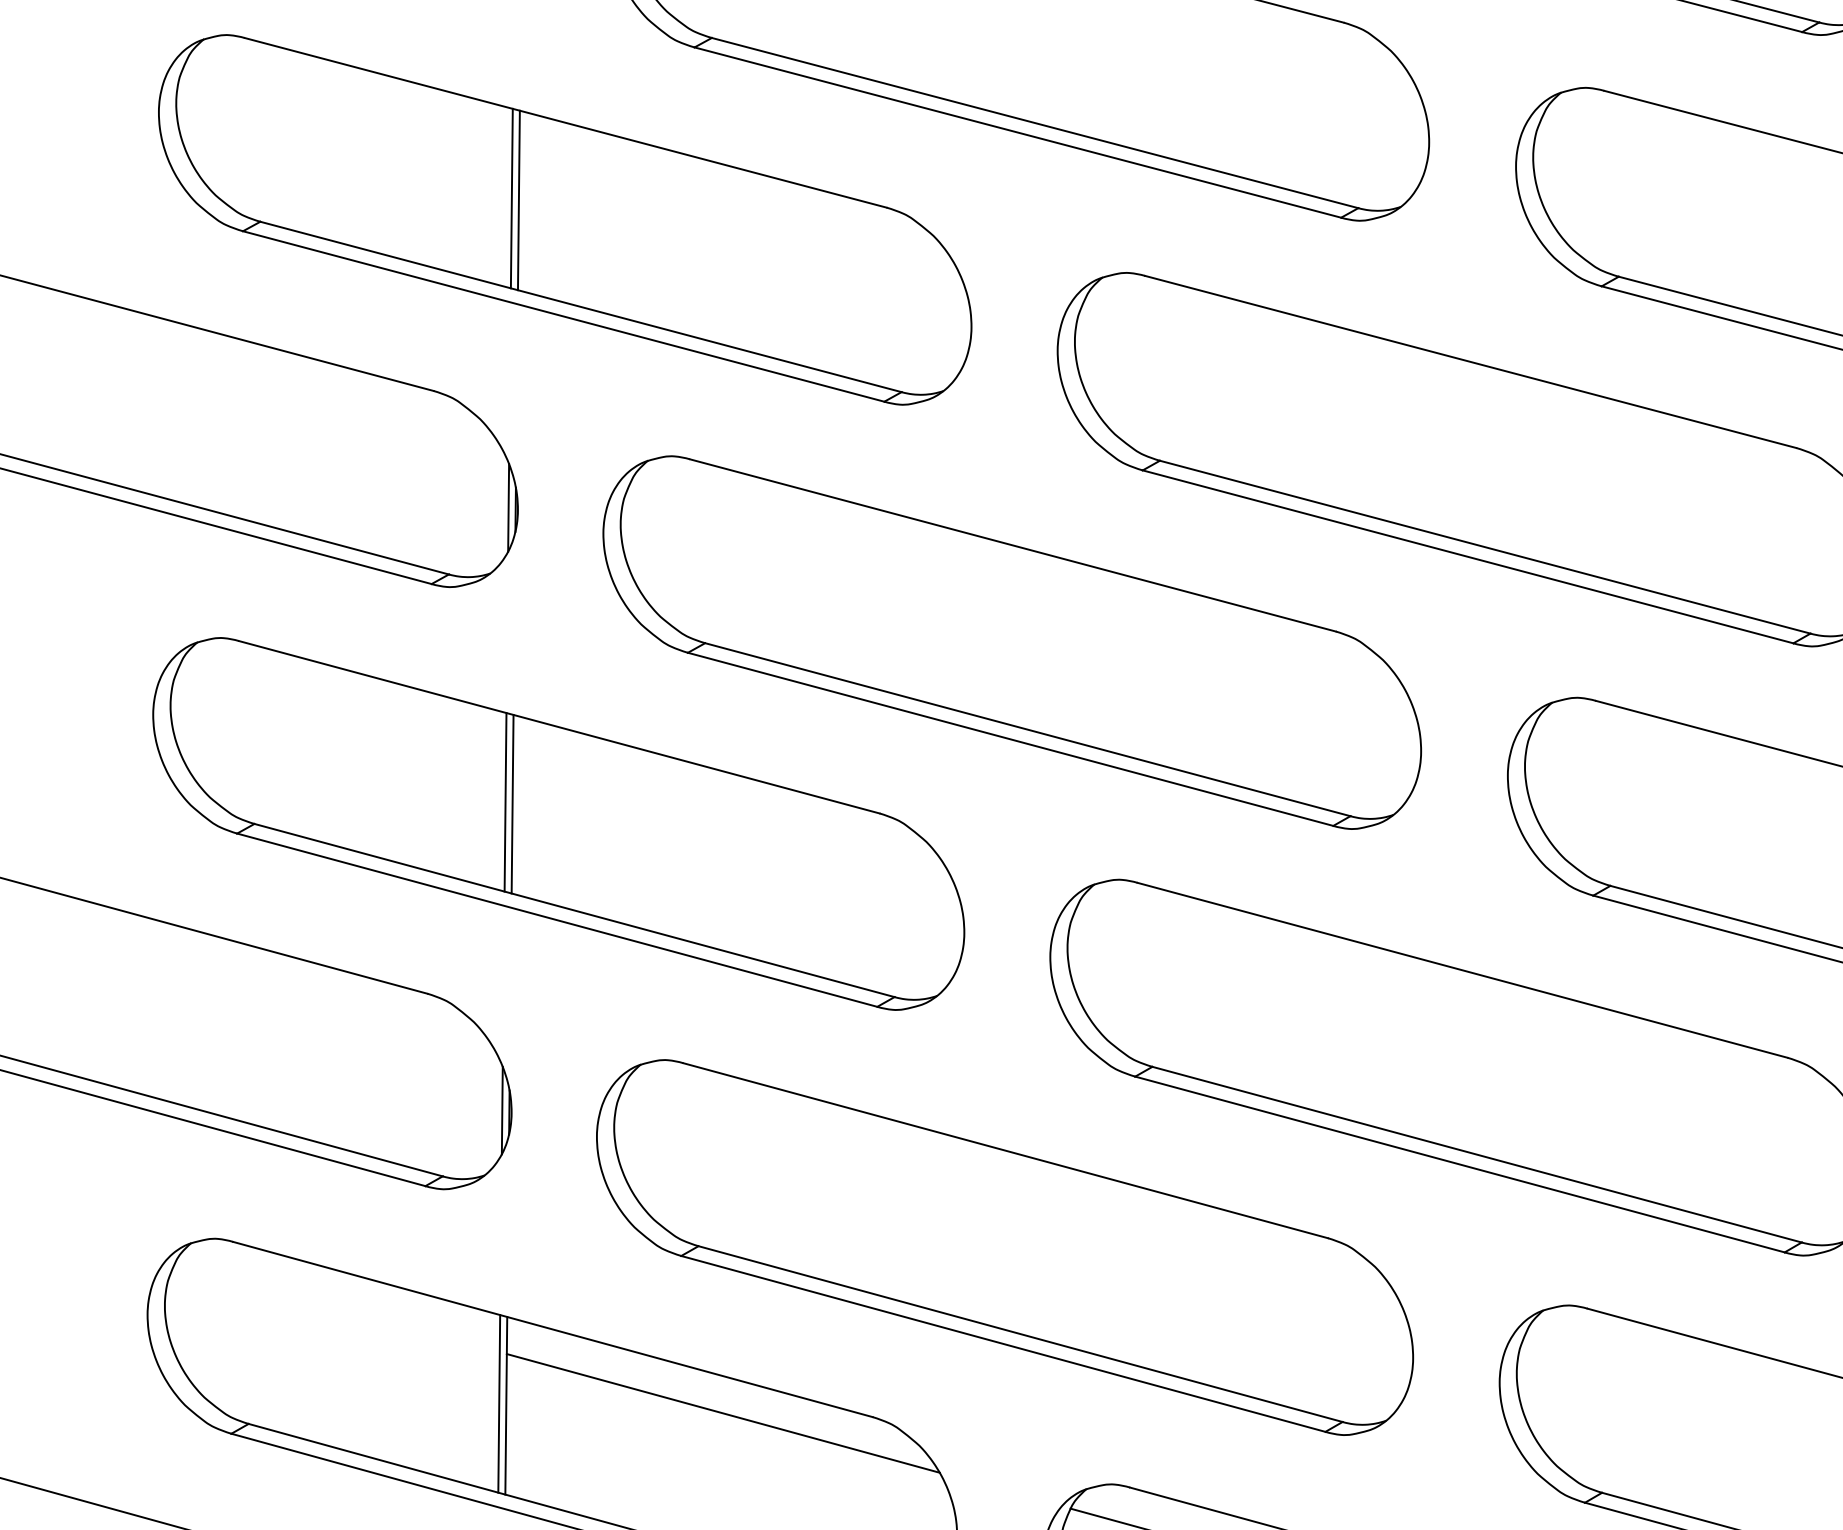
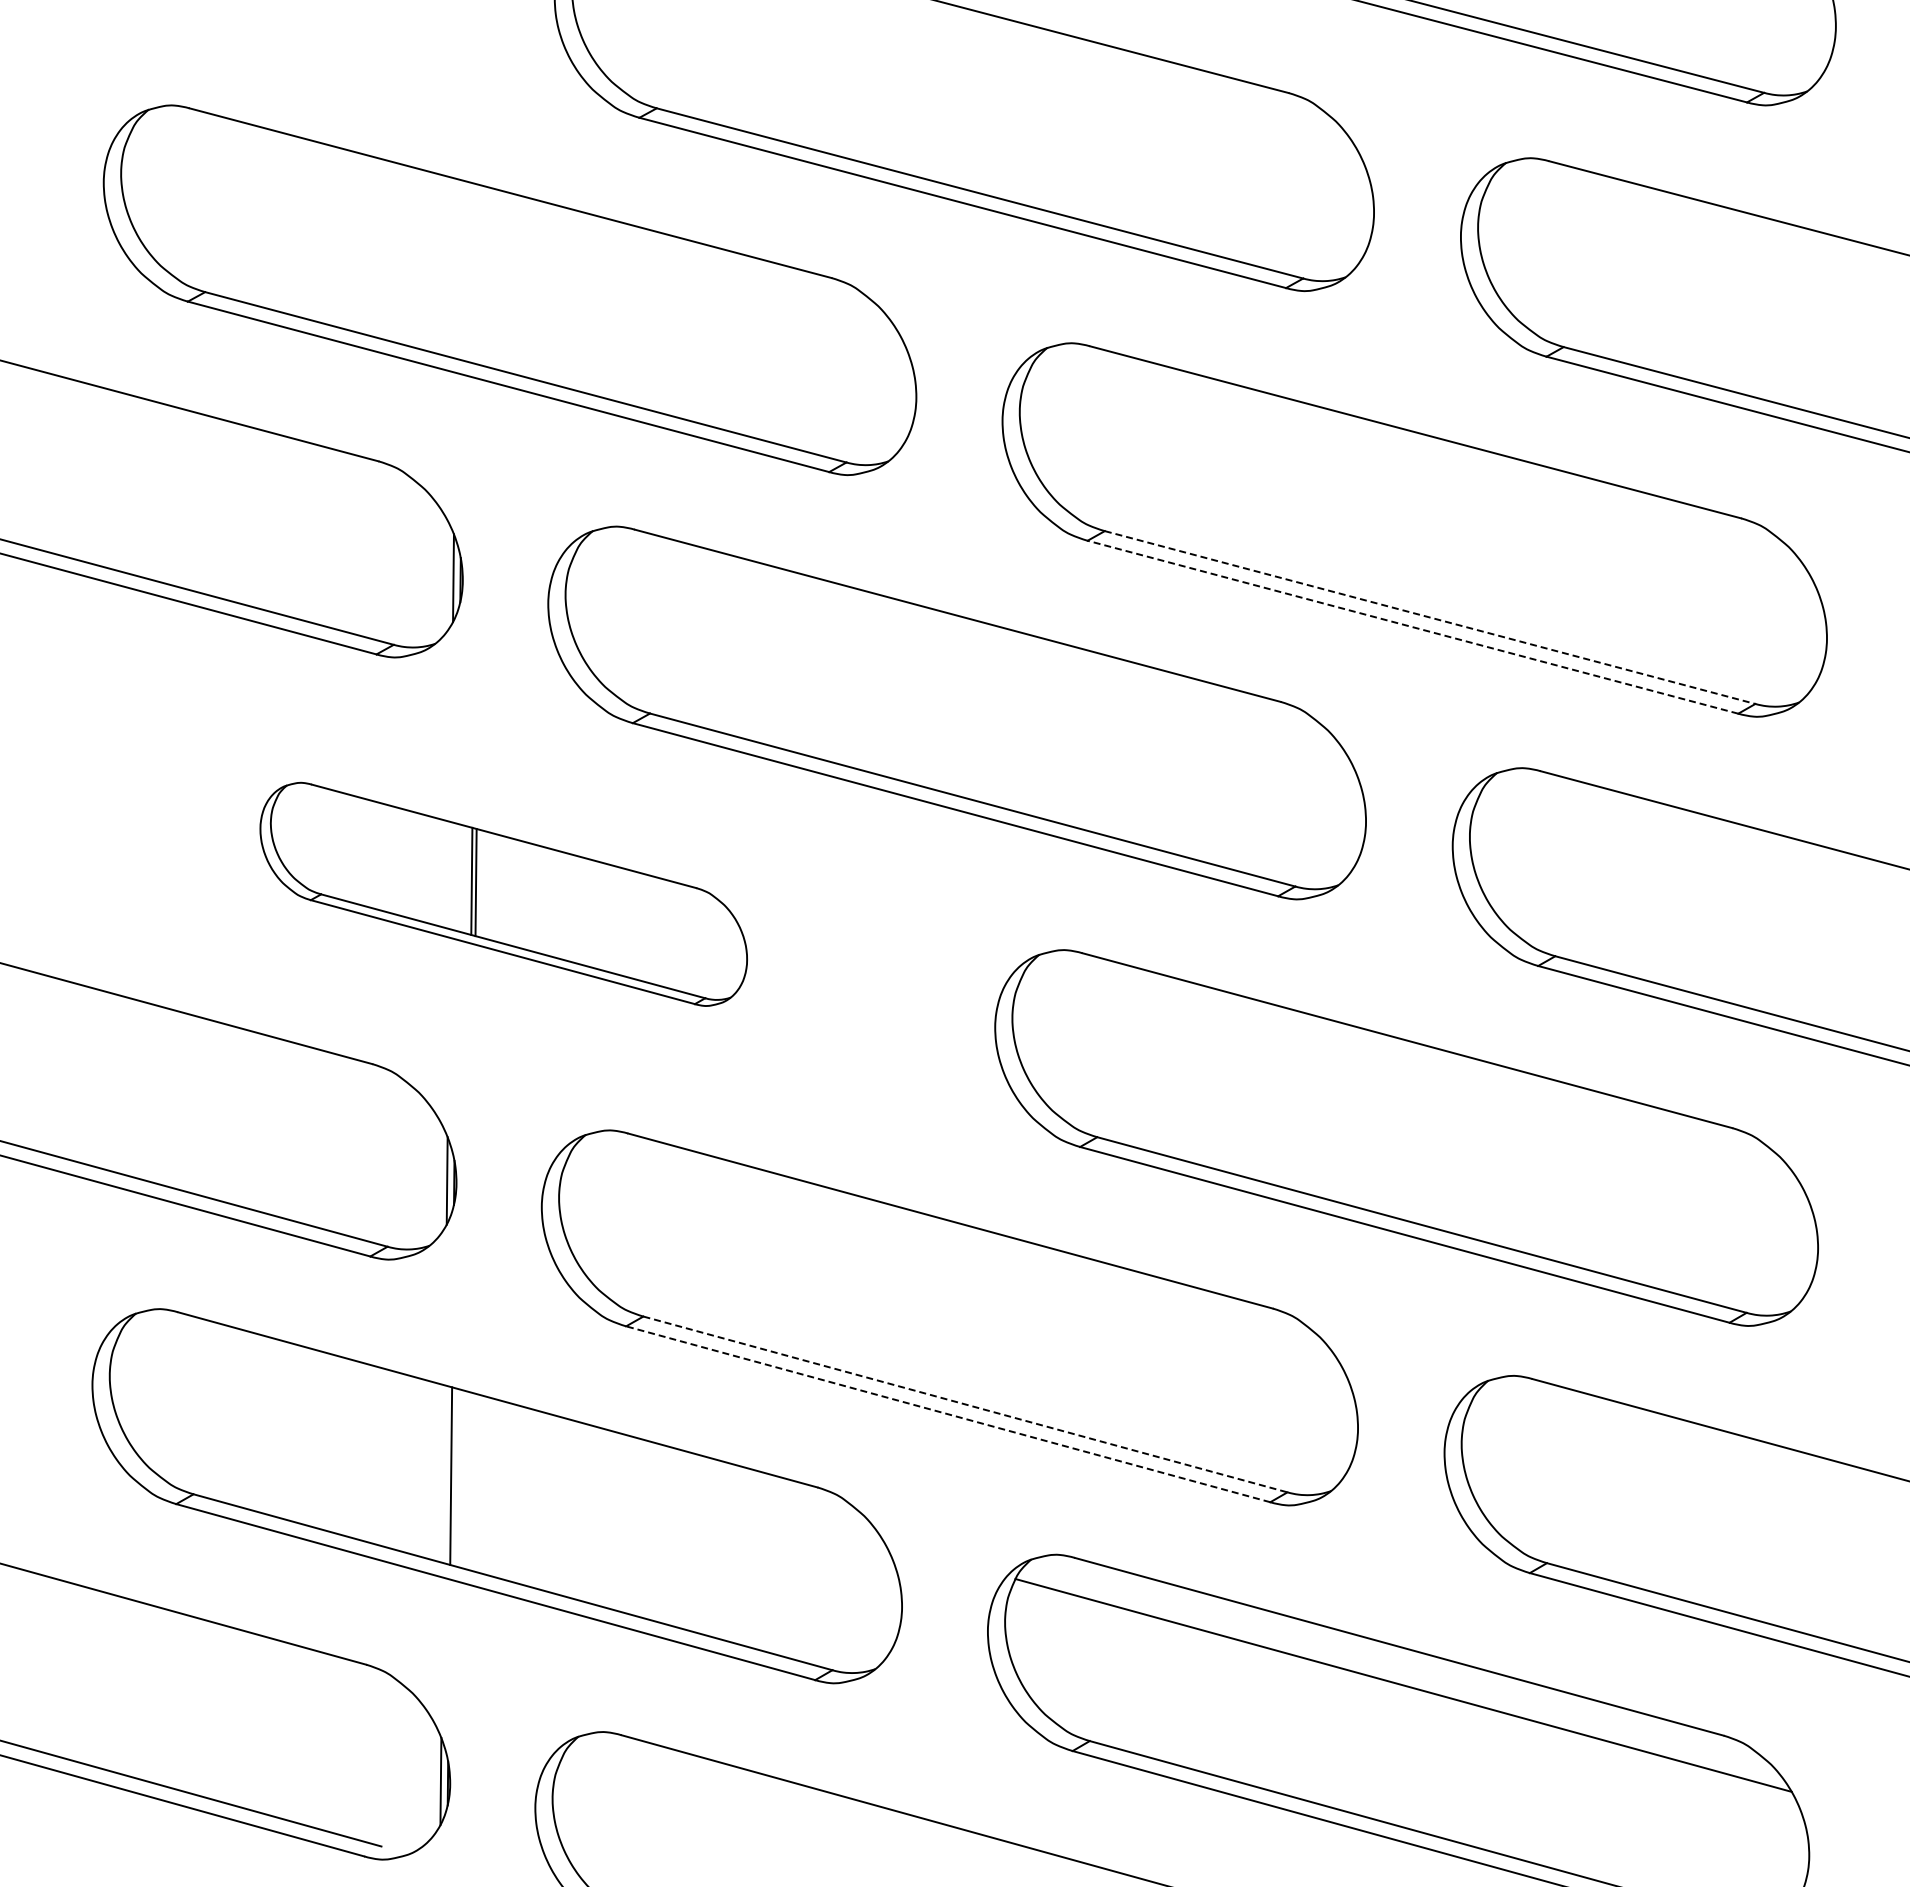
line: (511, 198) -> (456, 268), removed
line: (518, 200) -> (463, 270), removed
line: (1485, 547) -> (1430, 617), solid -> dashed
line: (1467, 557) -> (1412, 627), solid -> dashed
part: (558, 824) -> (503, 894), size x0.6
line: (1020, 1334) -> (965, 1404), solid -> dashed
line: (1003, 1344) -> (948, 1414), solid -> dashed
line: (499, 1404) -> (444, 1474), removed
line: (722, 1413) -> (667, 1483), removed

